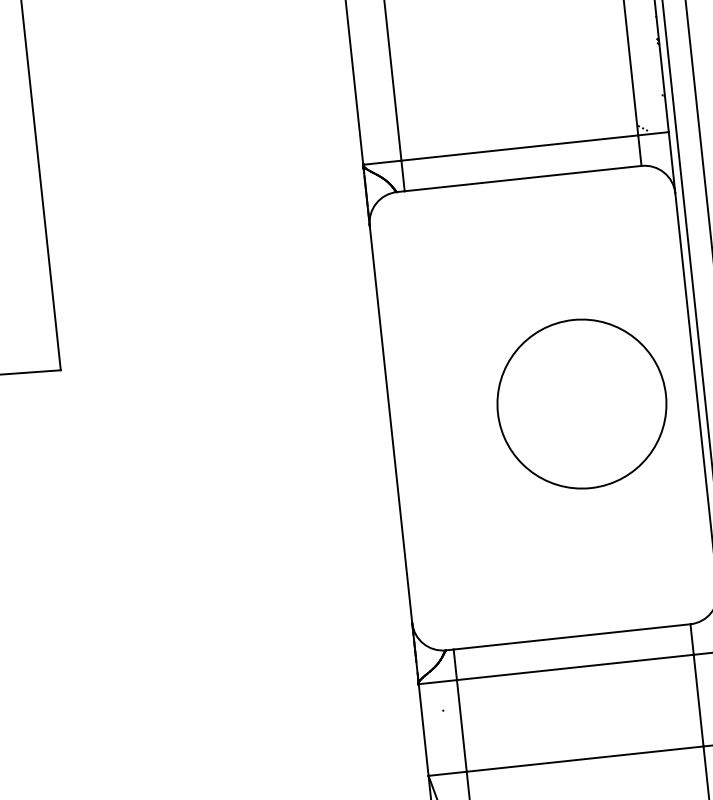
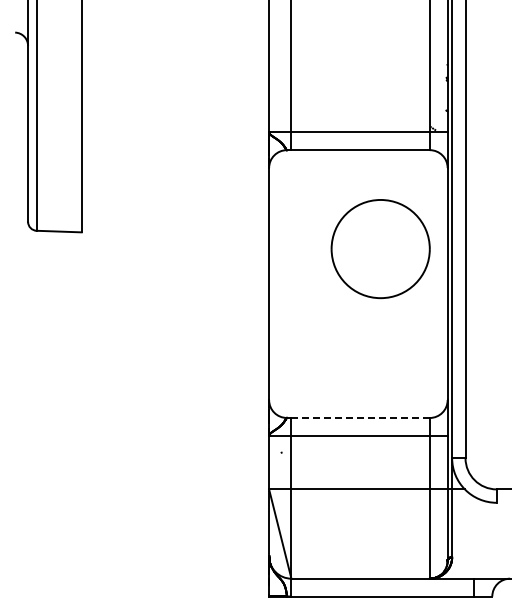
part: (581, 404) -> (380, 249), moved
line: (573, 635) -> (361, 417), solid -> dashed

